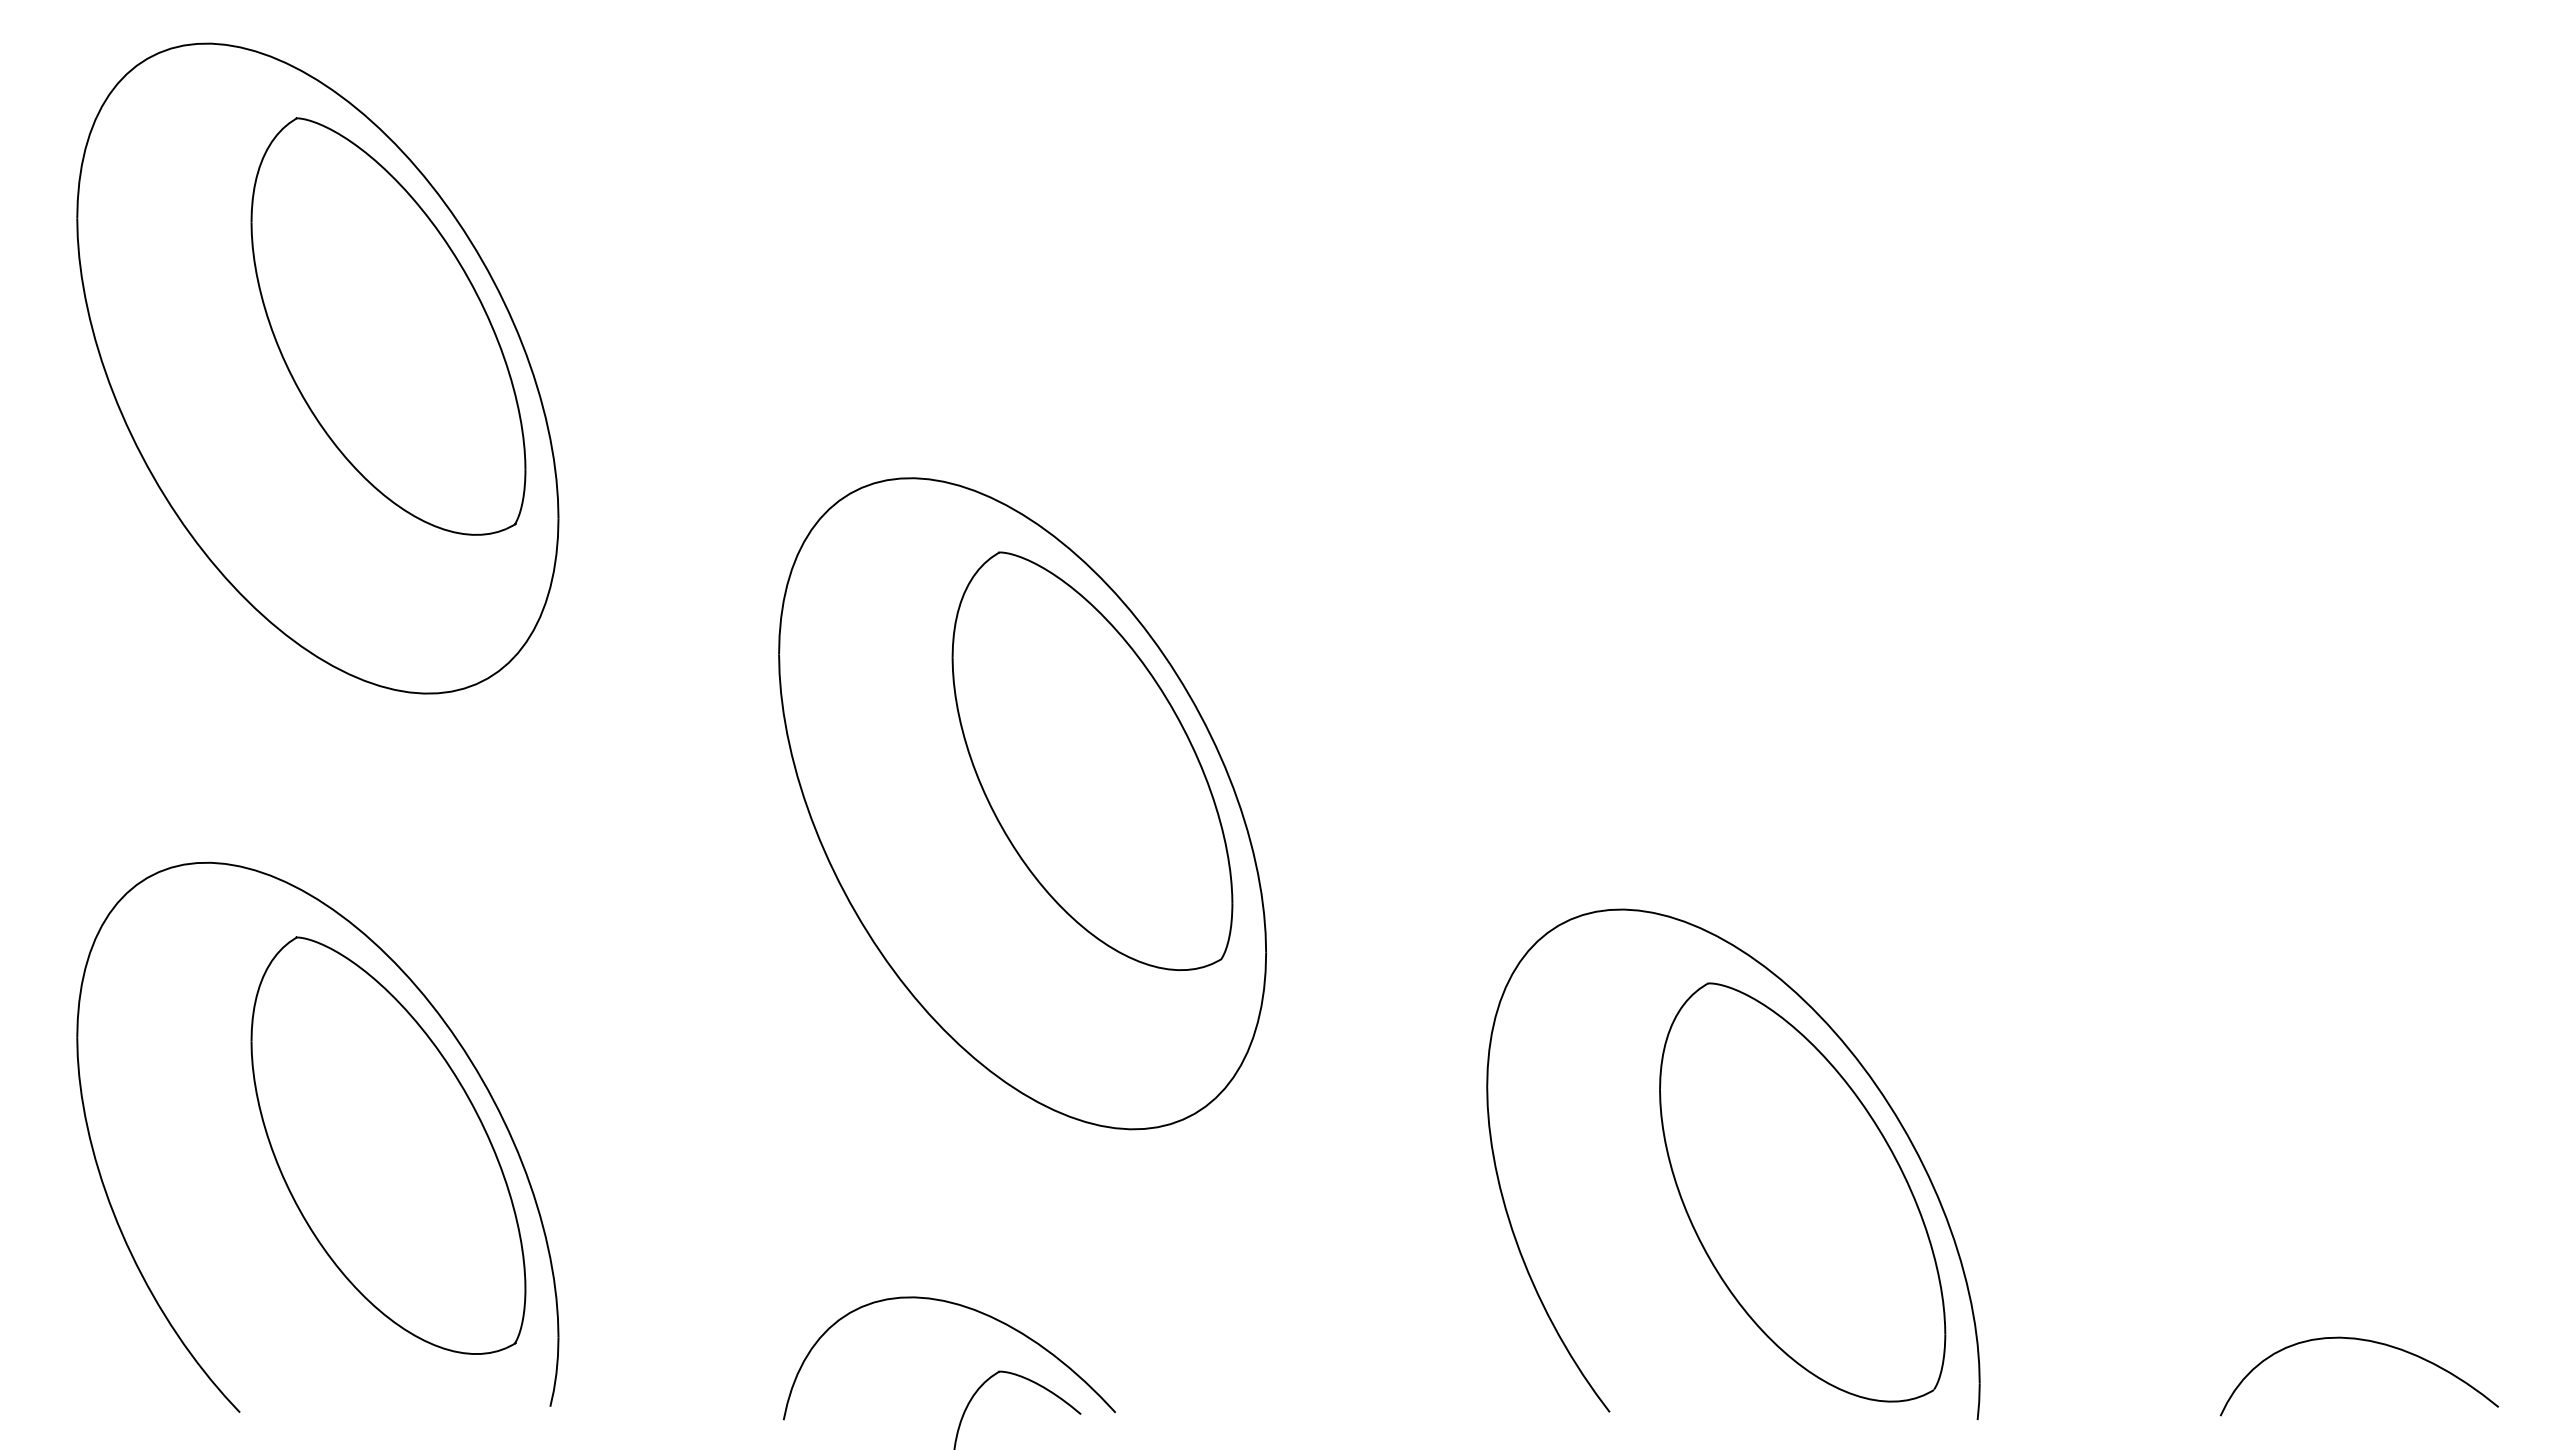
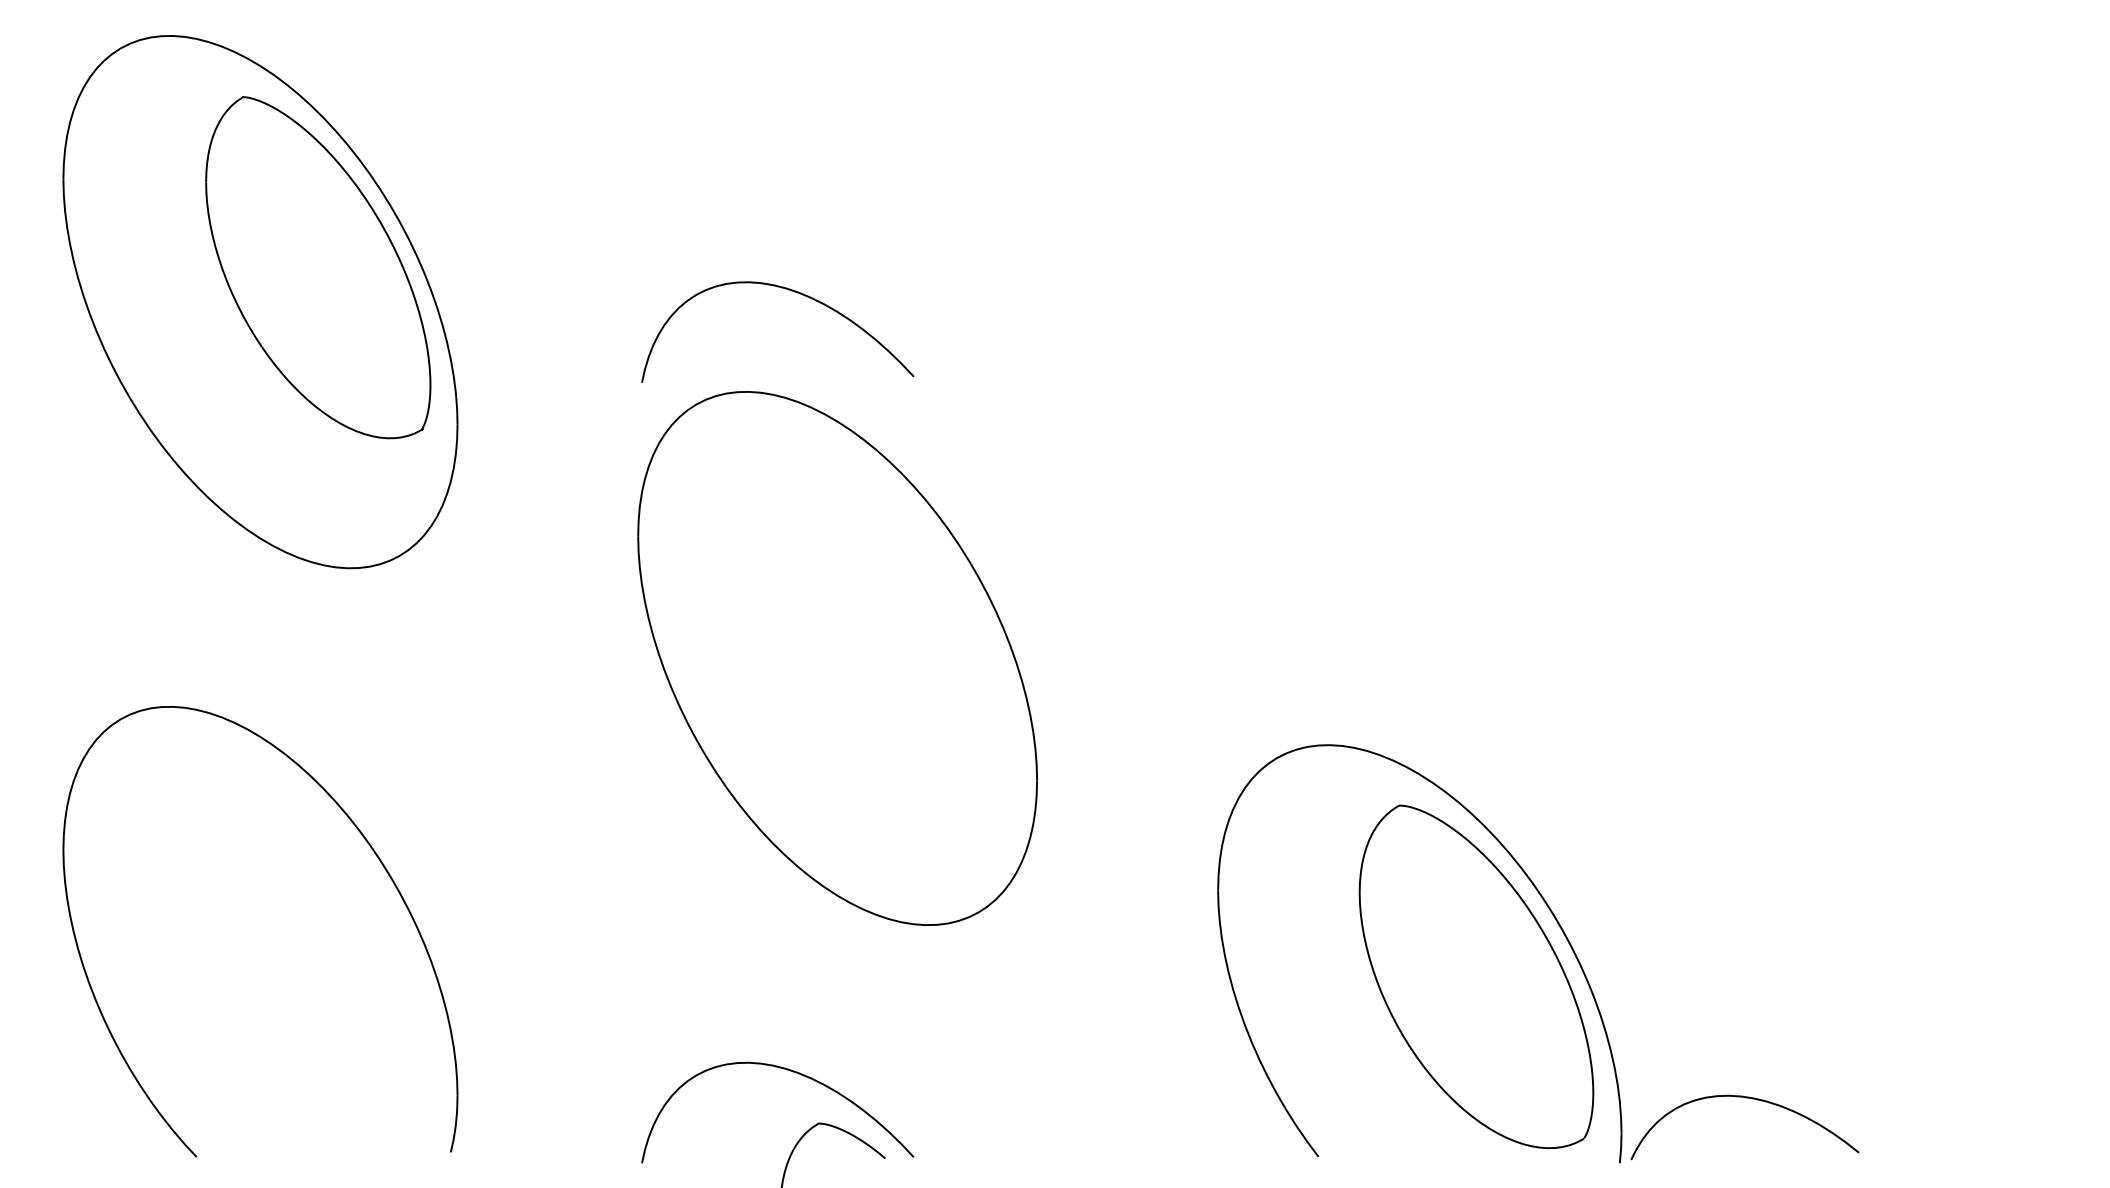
curve: (966, 355) -> (791, 291), added
part: (1092, 760) -> (894, 623), removed
part: (388, 1145) -> (318, 938), removed
curve: (2365, 1341) -> (1749, 1098), moved

